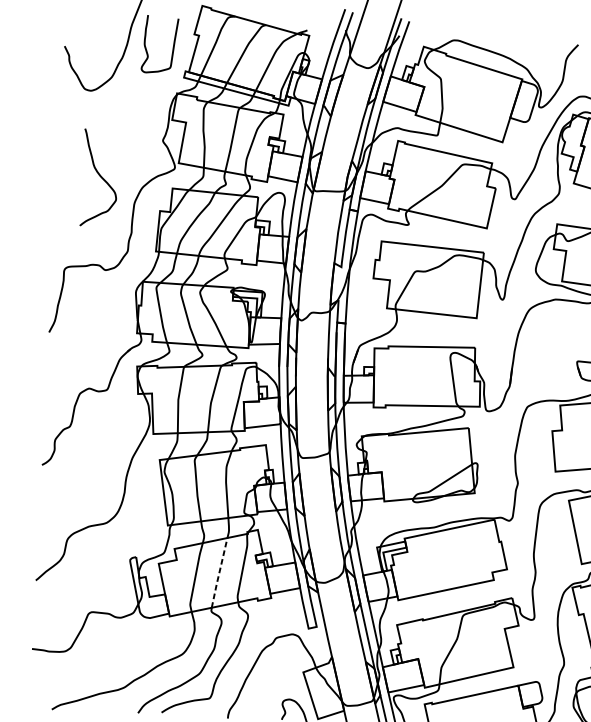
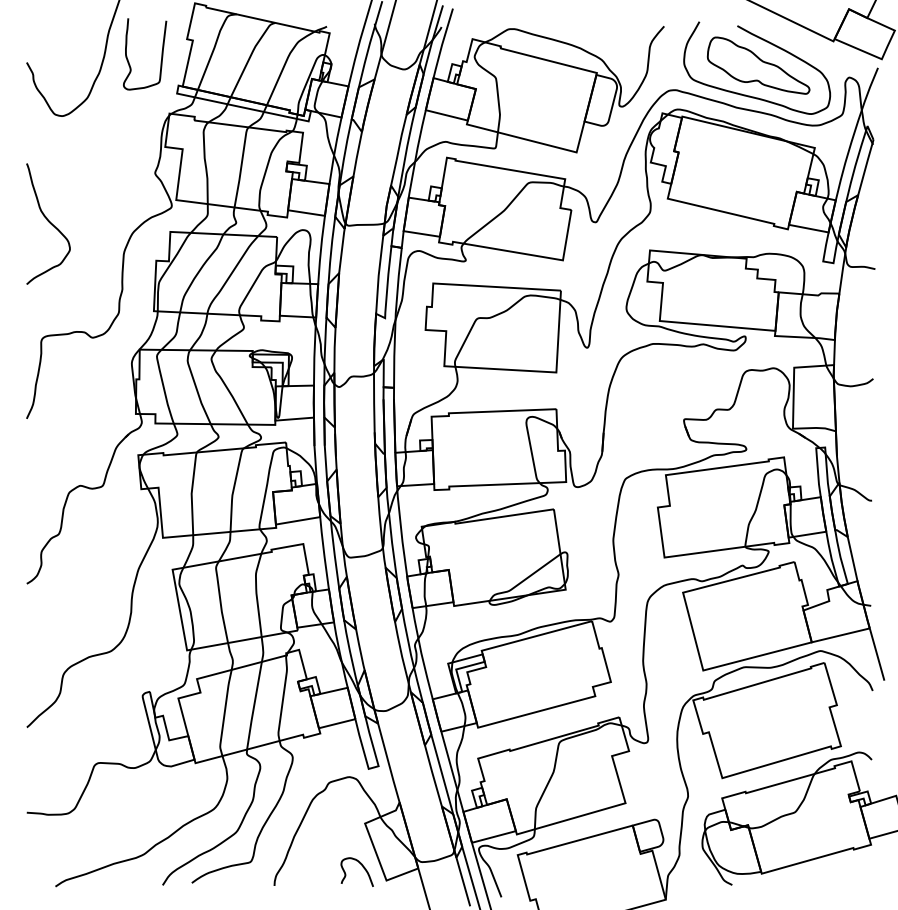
curve: (100, 176) -> (48, 222), moved
line: (219, 573) -> (254, 706), dashed -> solid

